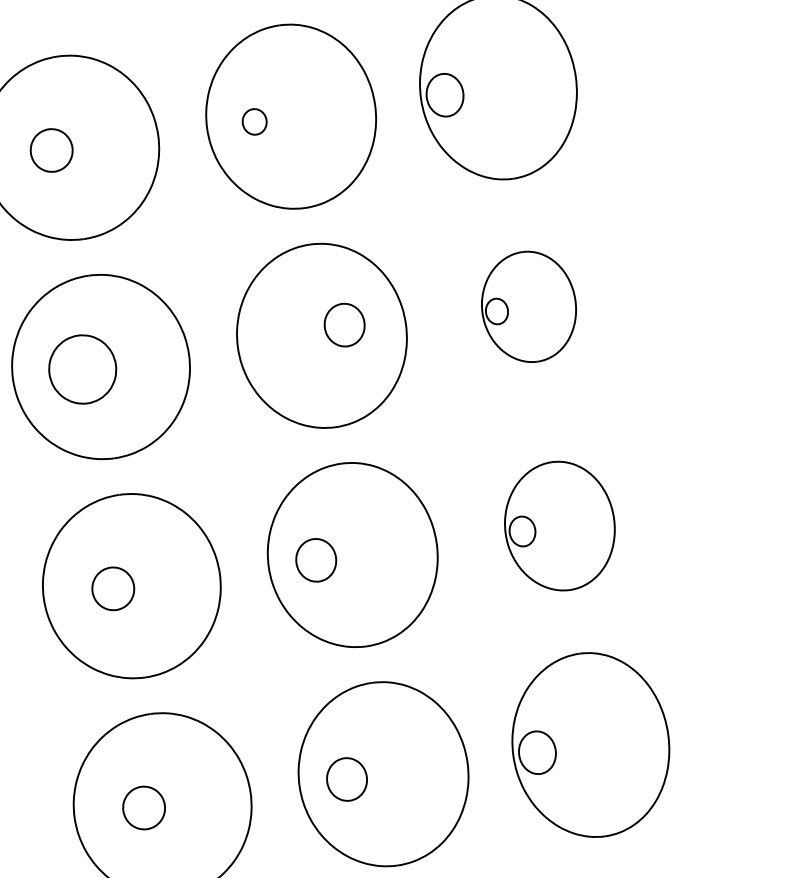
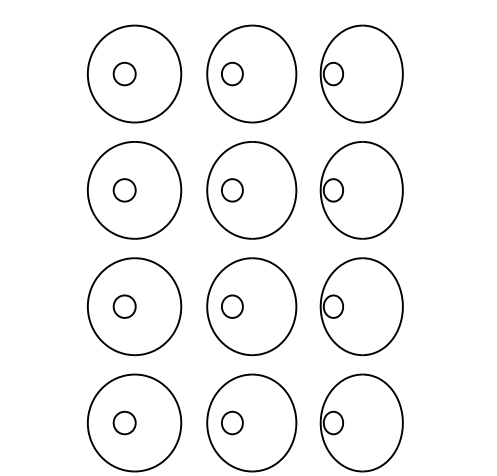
part: (254, 120) -> (232, 73), size x1.67
part: (528, 307) -> (361, 190), size x1.67
part: (344, 325) -> (232, 190), moved
part: (82, 369) -> (124, 190), size x0.62
part: (559, 525) -> (361, 306), size x1.43

